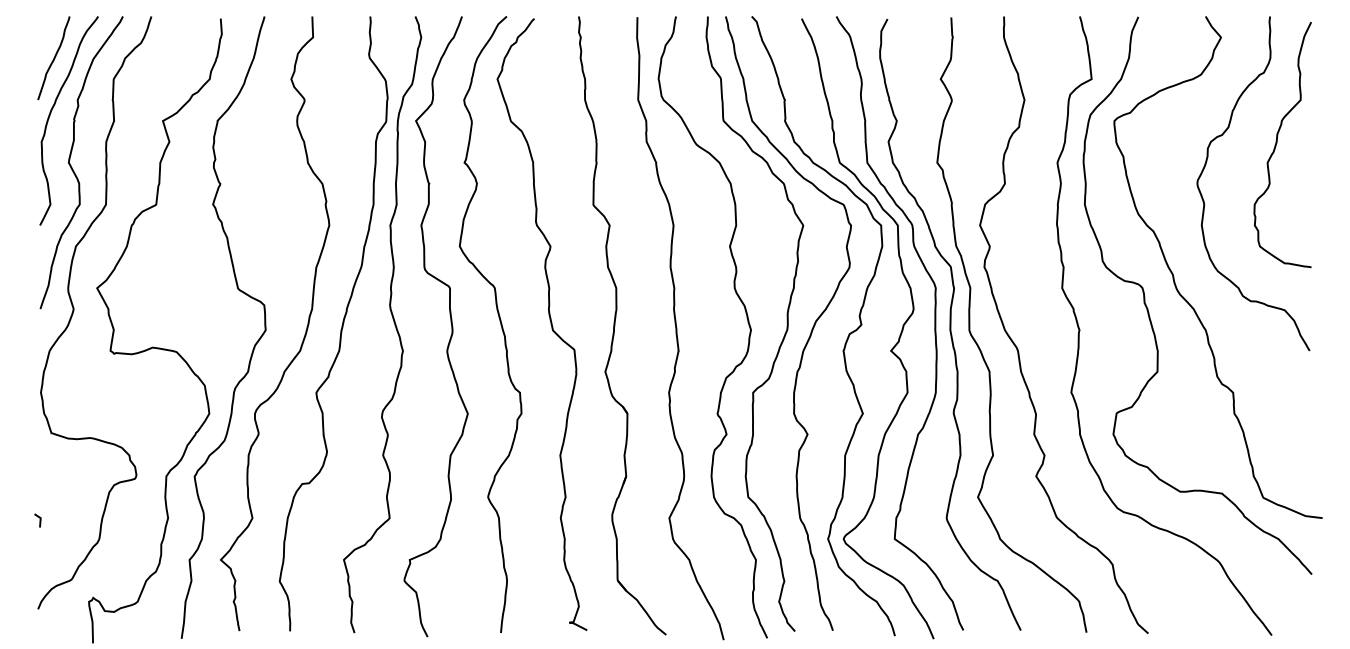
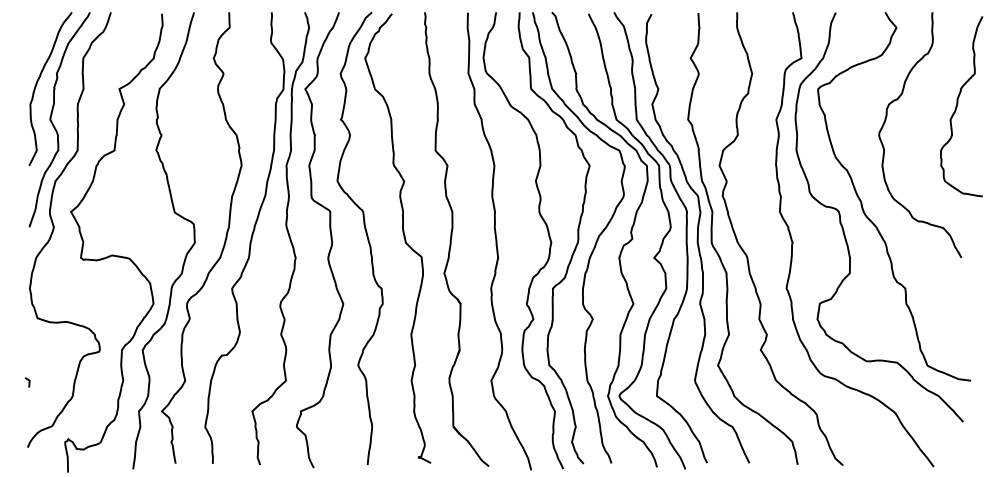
curve: (53, 58) -> (39, 43), removed
curve: (1277, 143) -> (957, 105), moved

